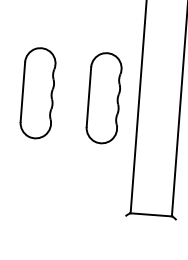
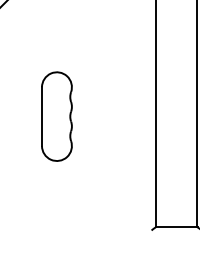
part: (103, 98) -> (121, 116), removed

